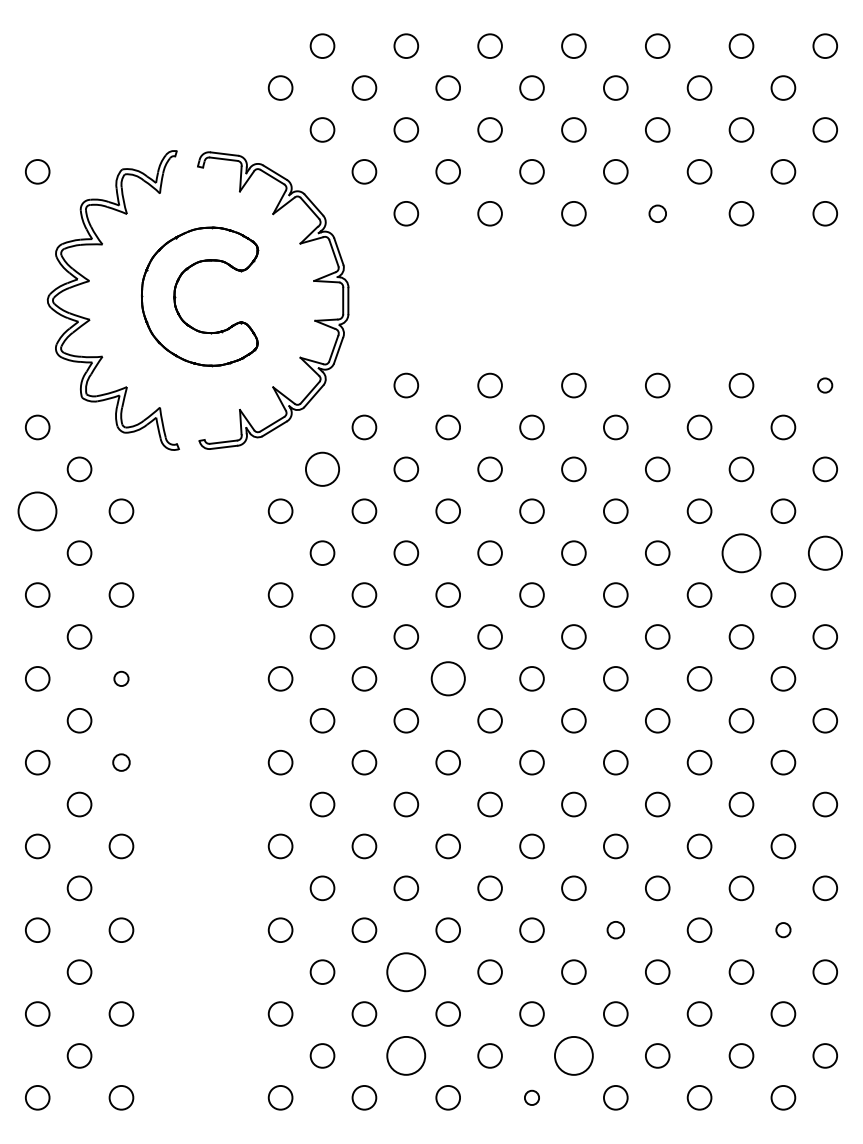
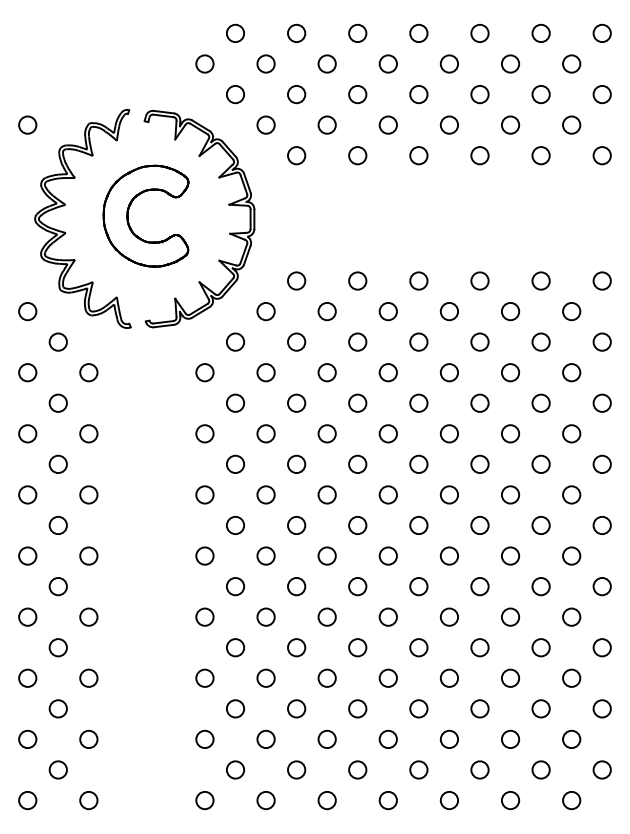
circle: (657, 213) -> (479, 155), size x1.43
circle: (824, 385) -> (601, 280), size x1.67
circle: (322, 469) -> (235, 342), size x0.71
circle: (37, 510) -> (27, 372), size x0.62
circle: (741, 552) -> (541, 402), size x0.62
circle: (824, 552) -> (601, 402), size x0.71
circle: (121, 678) -> (88, 494), size x1.67
circle: (447, 678) -> (326, 494), size x0.71
circle: (121, 762) -> (88, 555), size x1.43
circle: (615, 929) -> (449, 677), size x1.43
circle: (783, 929) -> (571, 677), size x1.67
circle: (406, 971) -> (296, 708), size x0.62
circle: (406, 1055) -> (296, 769), size x0.62
circle: (573, 1055) -> (418, 769), size x0.62
circle: (531, 1097) -> (387, 800), size x1.67

